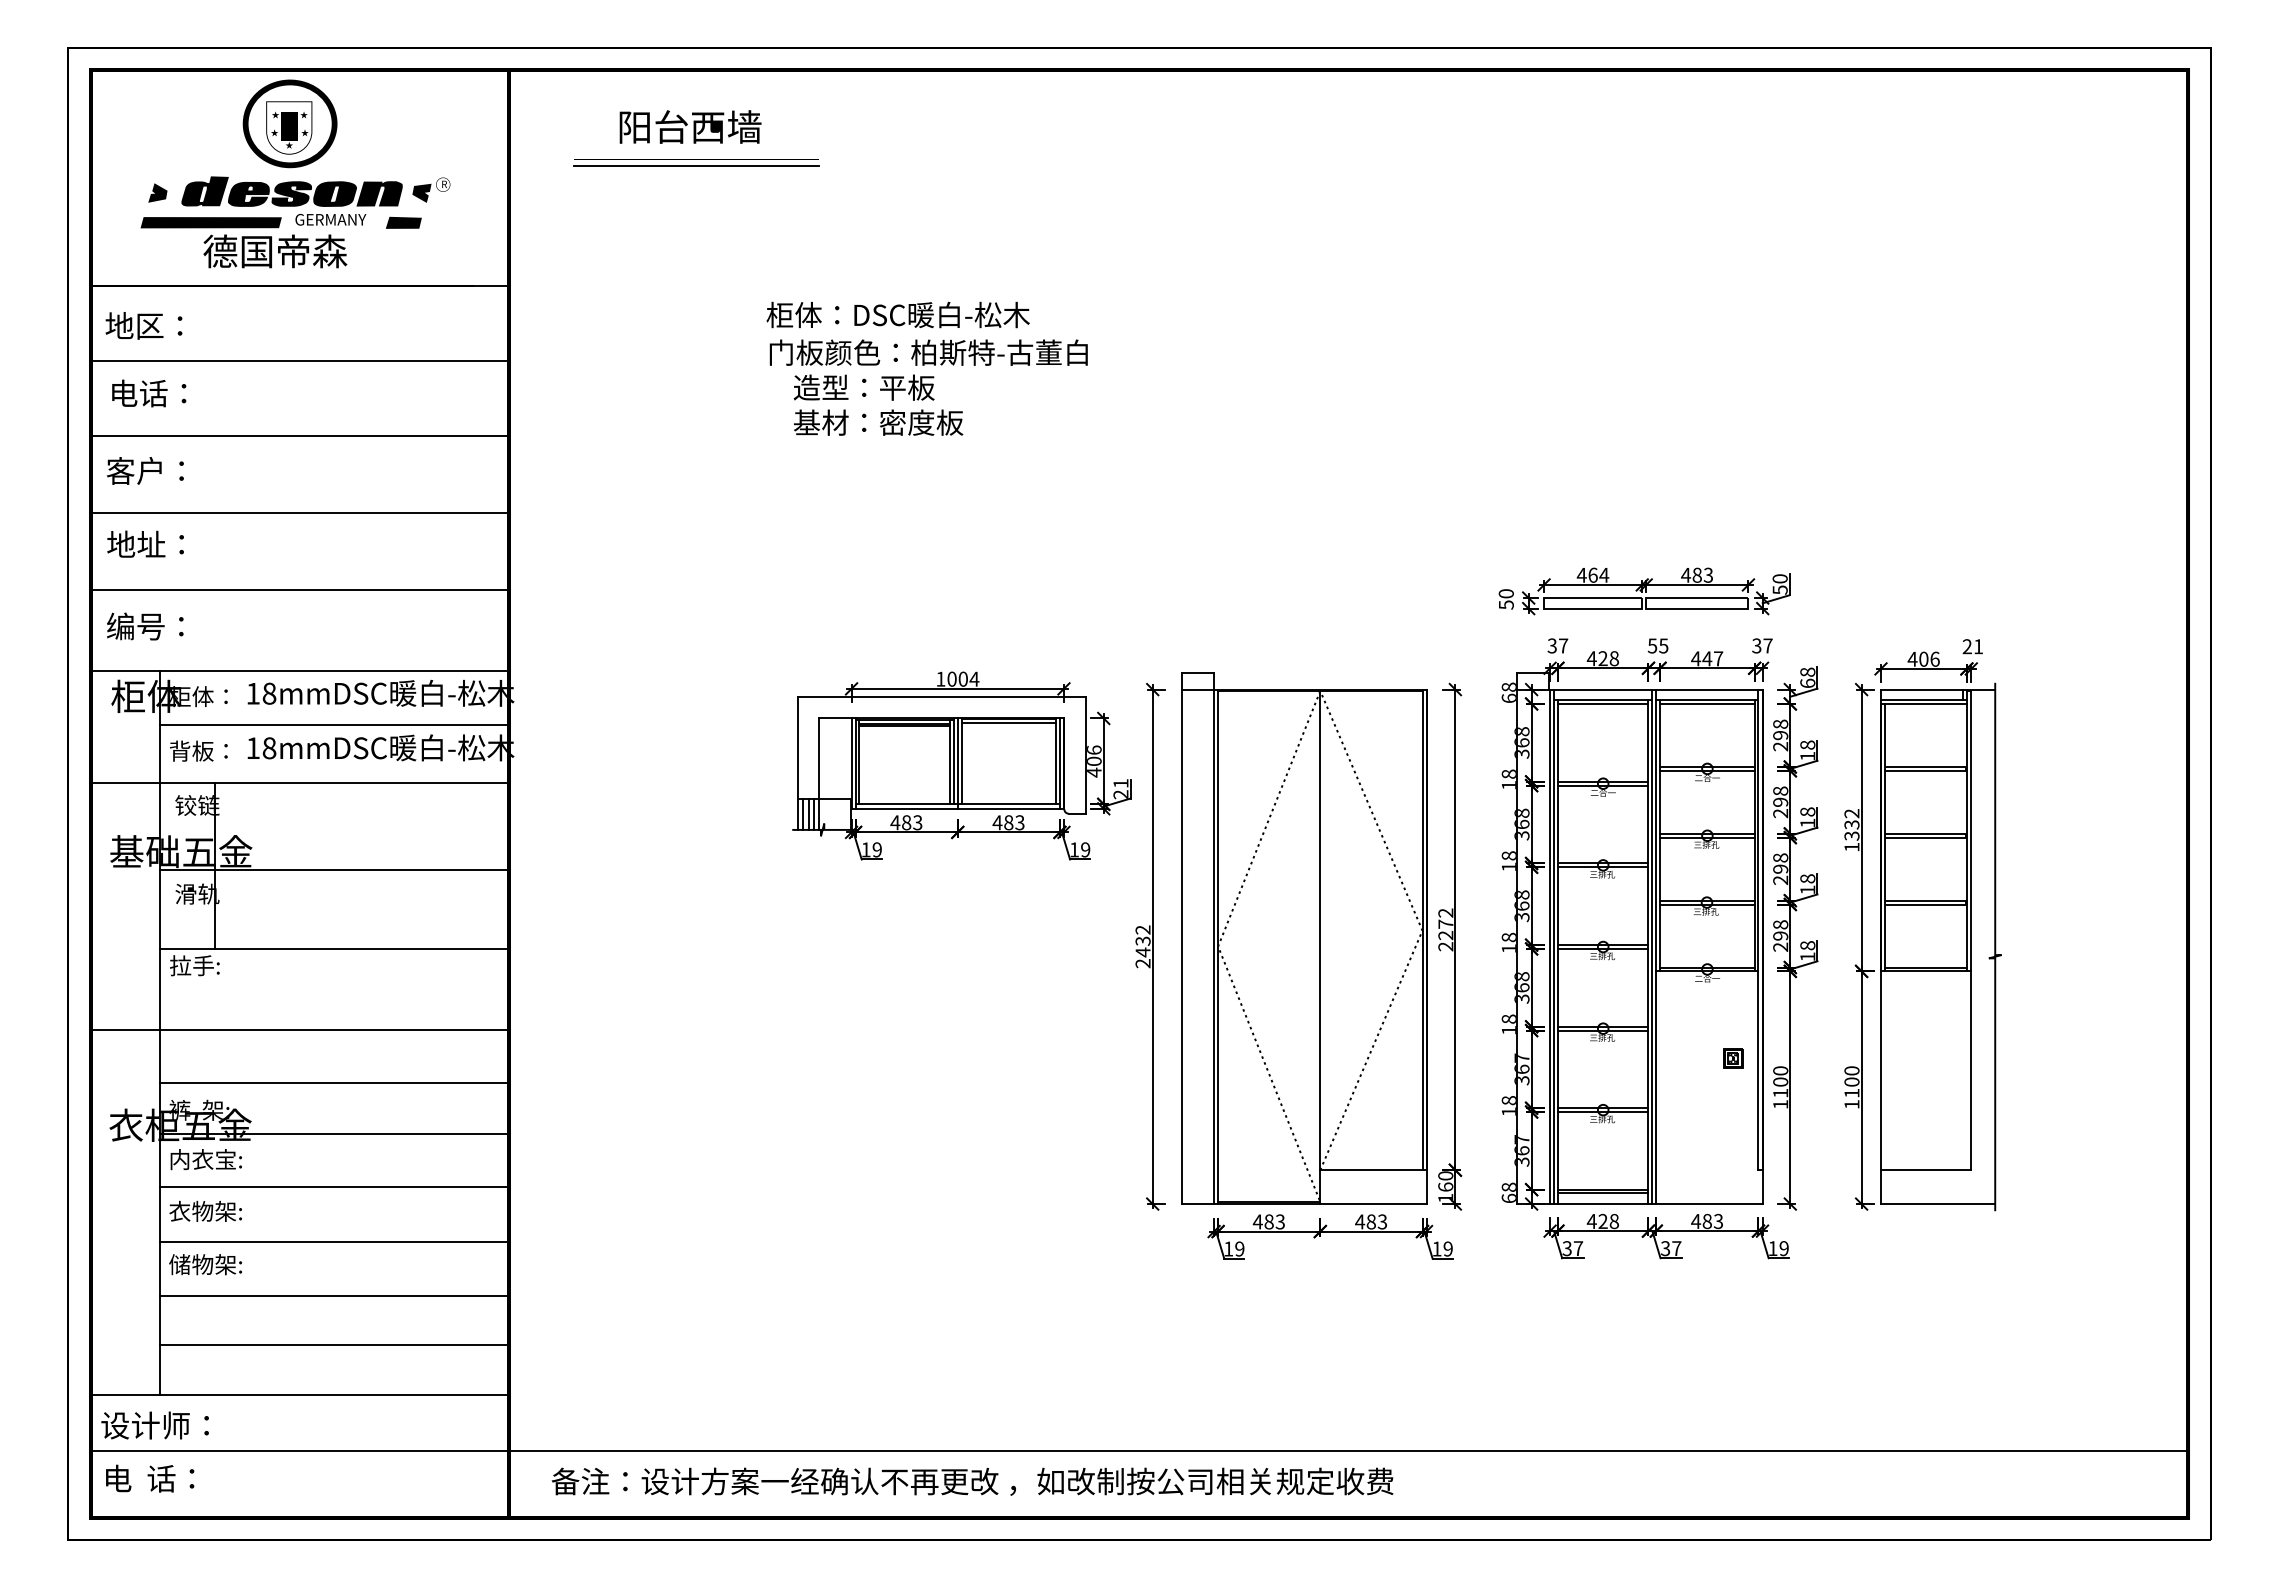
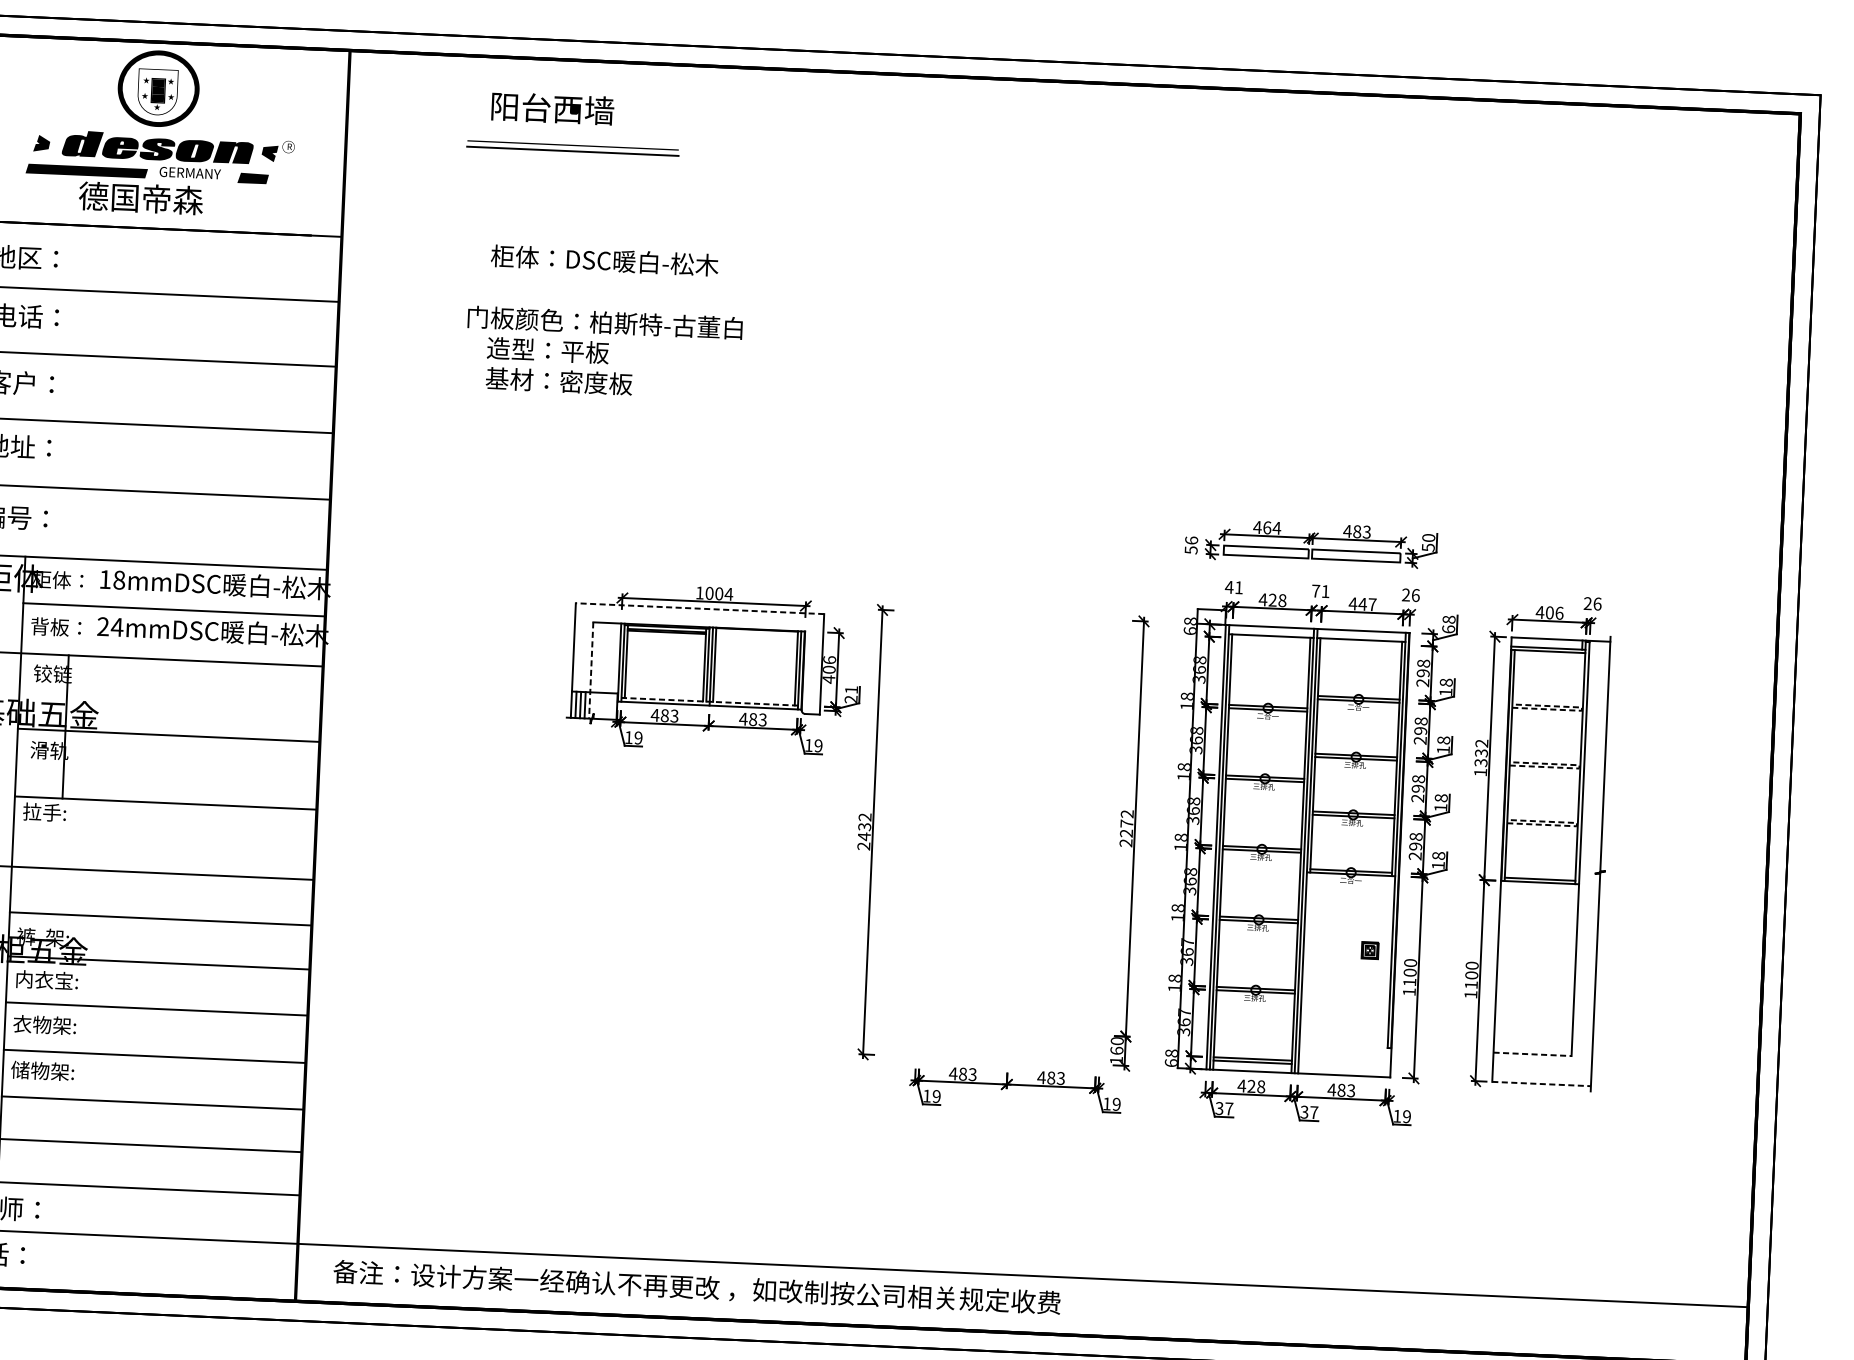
text: (690, 126) -> (552, 108), moved
part: (696, 162) -> (572, 148), moved
text: (897, 314) -> (604, 260), moved
text: (928, 387) -> (603, 352), moved
text: (1505, 593) -> (1190, 540), 50 -> 56
text: (1557, 645) -> (1233, 587), 37 -> 41
text: (1657, 645) -> (1320, 590), 55 -> 71
text: (1762, 645) -> (1410, 594), 37 -> 26
text: (1978, 646) -> (1597, 603), 21 -> 26
line: (941, 697) -> (699, 608), solid -> dashed
line: (1602, 703) -> (1270, 638), removed
line: (1707, 703) -> (1361, 642), removed
line: (1008, 722) -> (756, 632), removed
text: (261, 748) -> (110, 627), 18mmDSC -> 24mmDSC
line: (1965, 768) -> (1581, 708), solid -> dashed
line: (819, 774) -> (591, 670), solid -> dashed
line: (957, 804) -> (709, 701), solid -> dashed
line: (1965, 835) -> (1579, 766), solid -> dashed
line: (1965, 902) -> (1576, 824), solid -> dashed
part: (1304, 938) -> (1004, 830), removed
line: (1926, 1170) -> (1532, 1054), solid -> dashed
line: (1938, 1204) -> (1541, 1084), solid -> dashed

